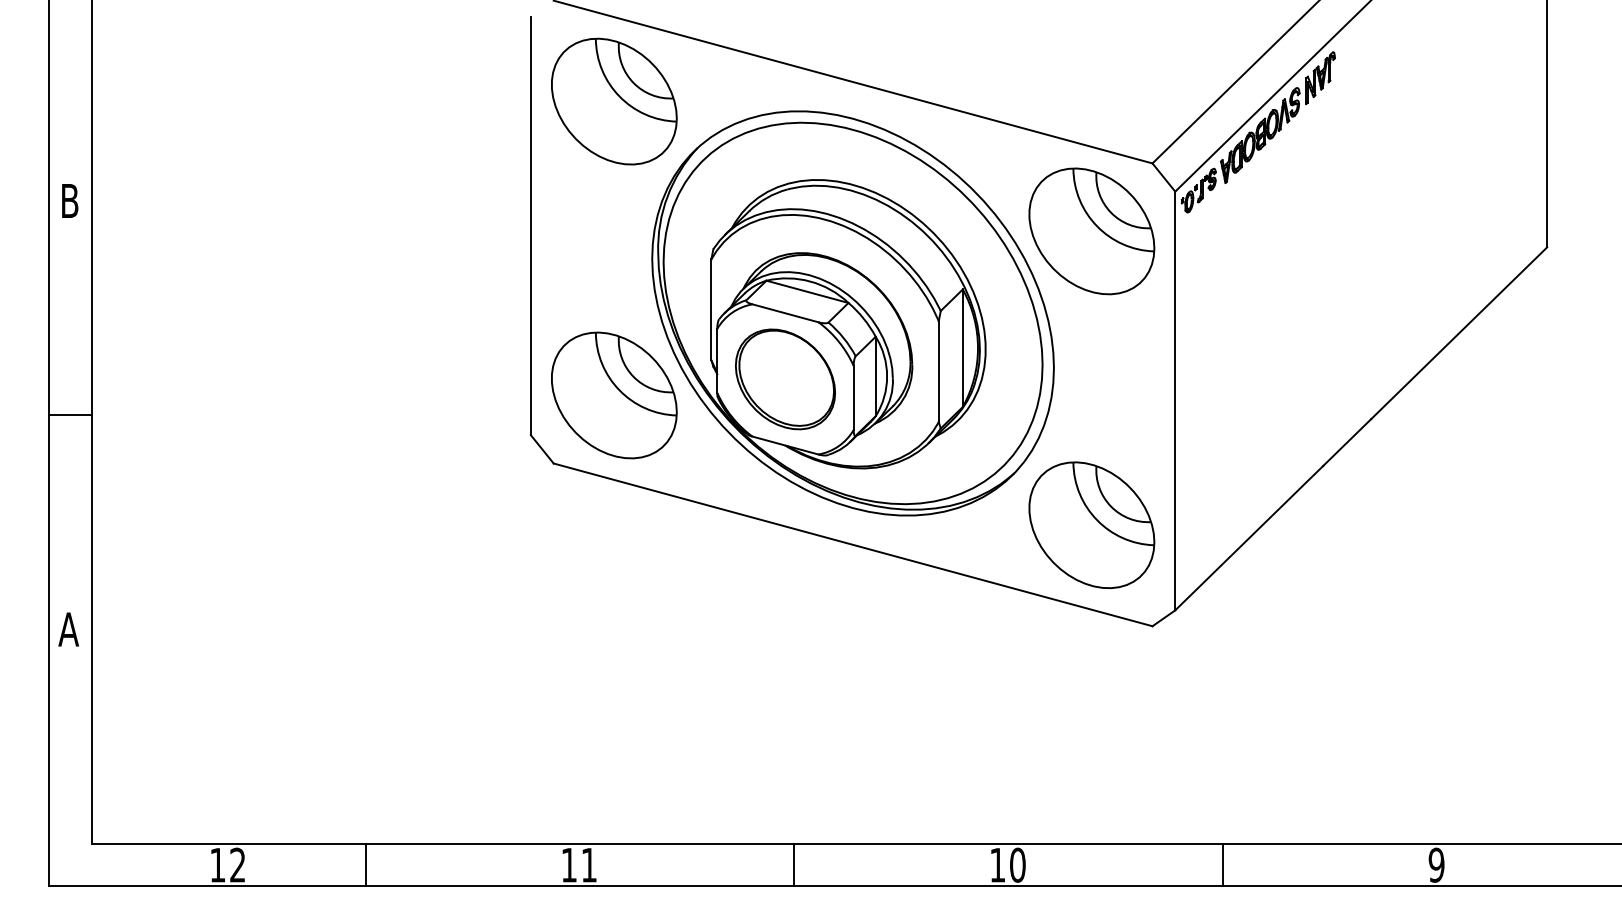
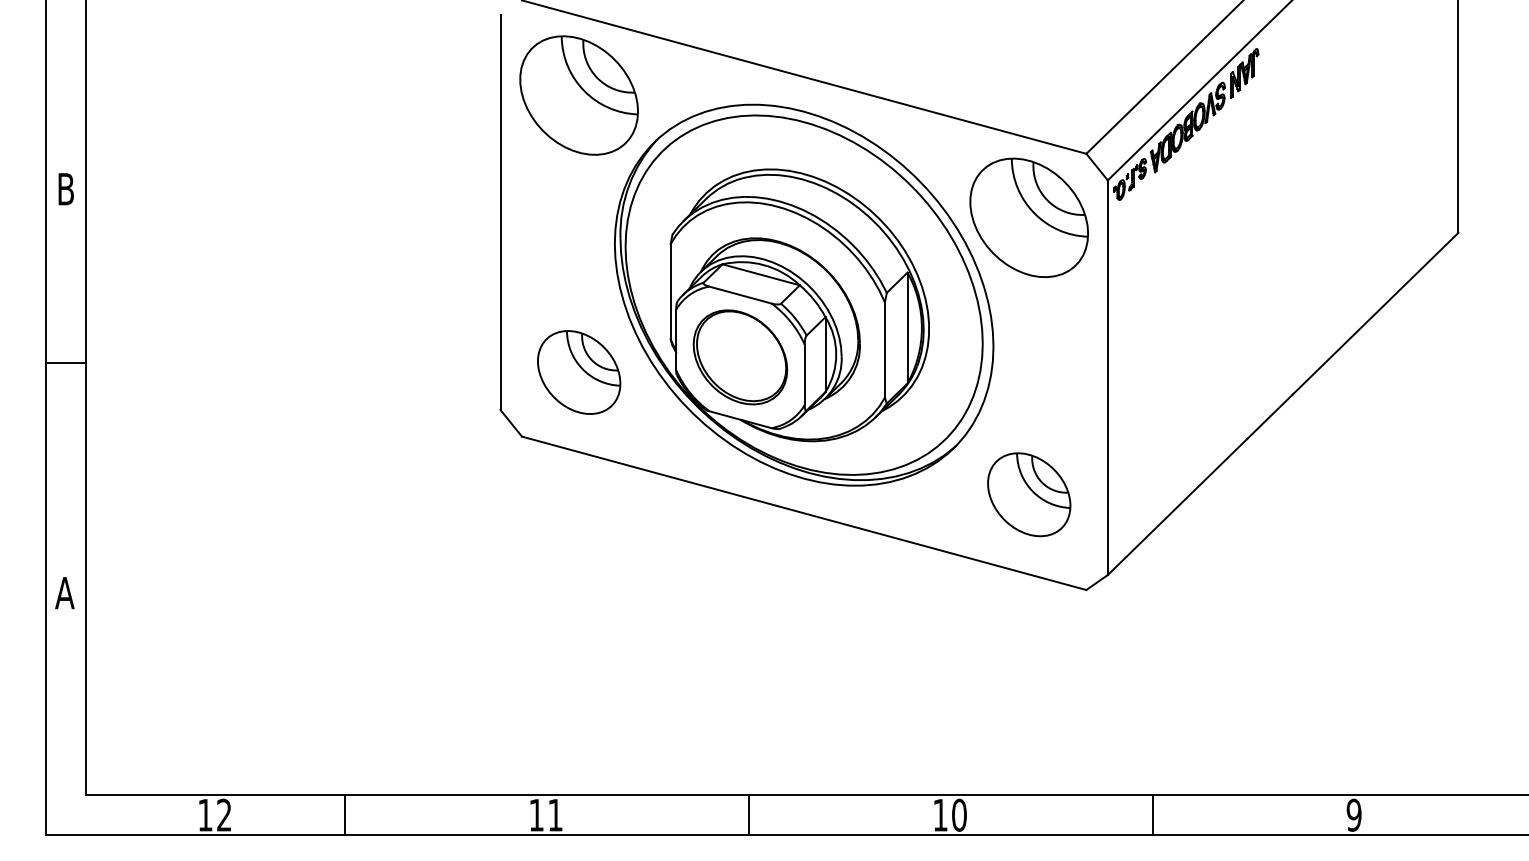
part: (614, 395) -> (579, 372), size x0.7
line: (69, 414) -> (65, 362), moved
part: (1091, 524) -> (1028, 494), size x0.7

